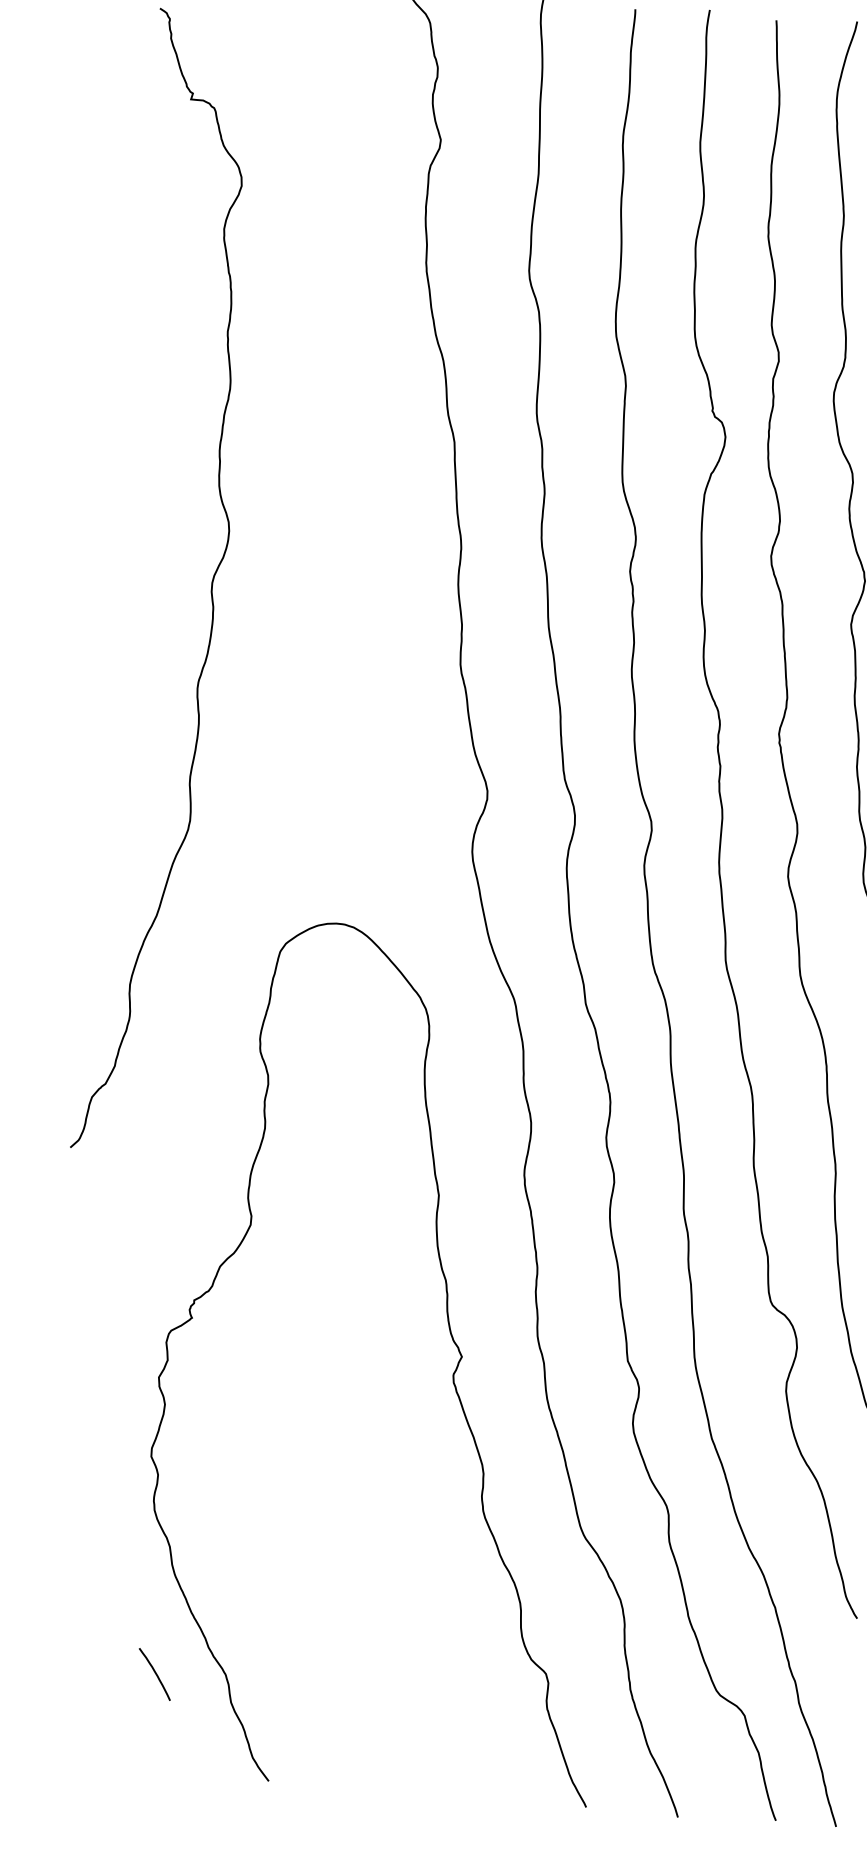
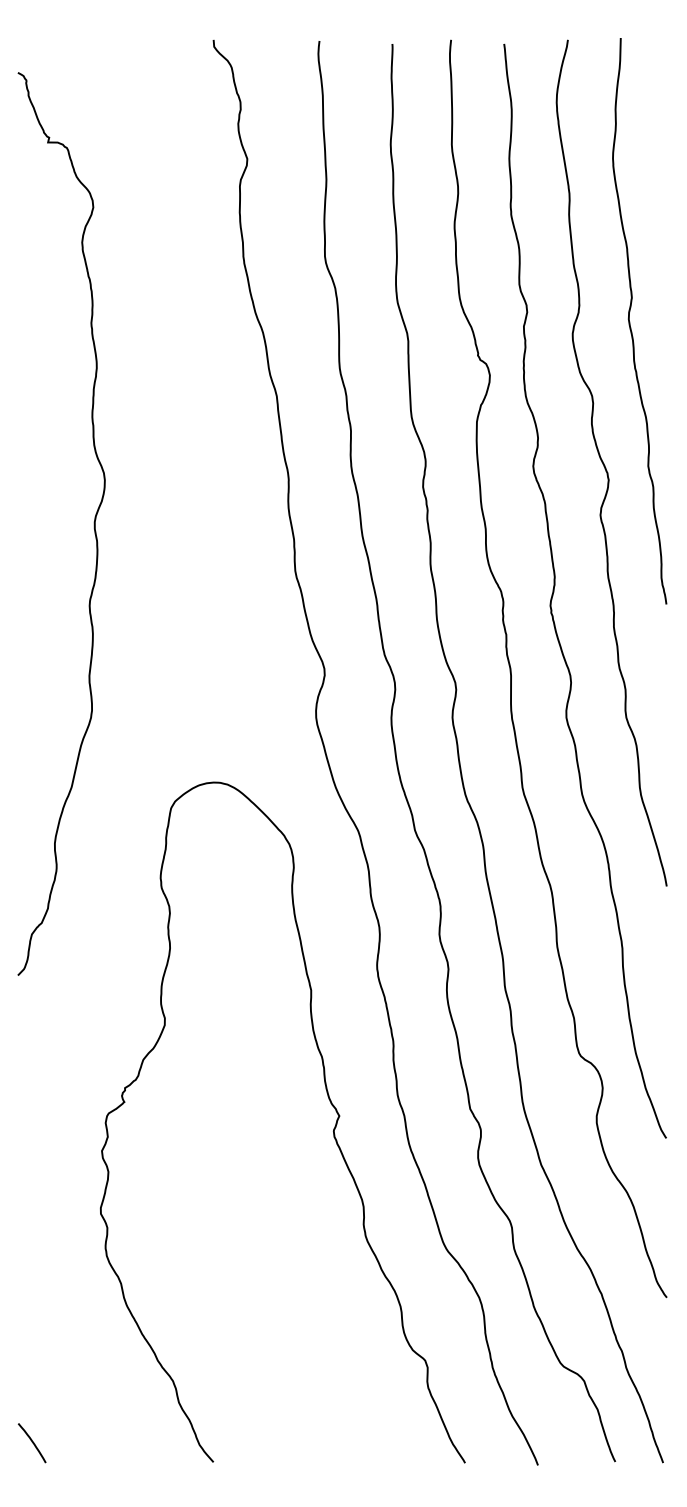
curve: (154, 1673) -> (31, 1442), moved

